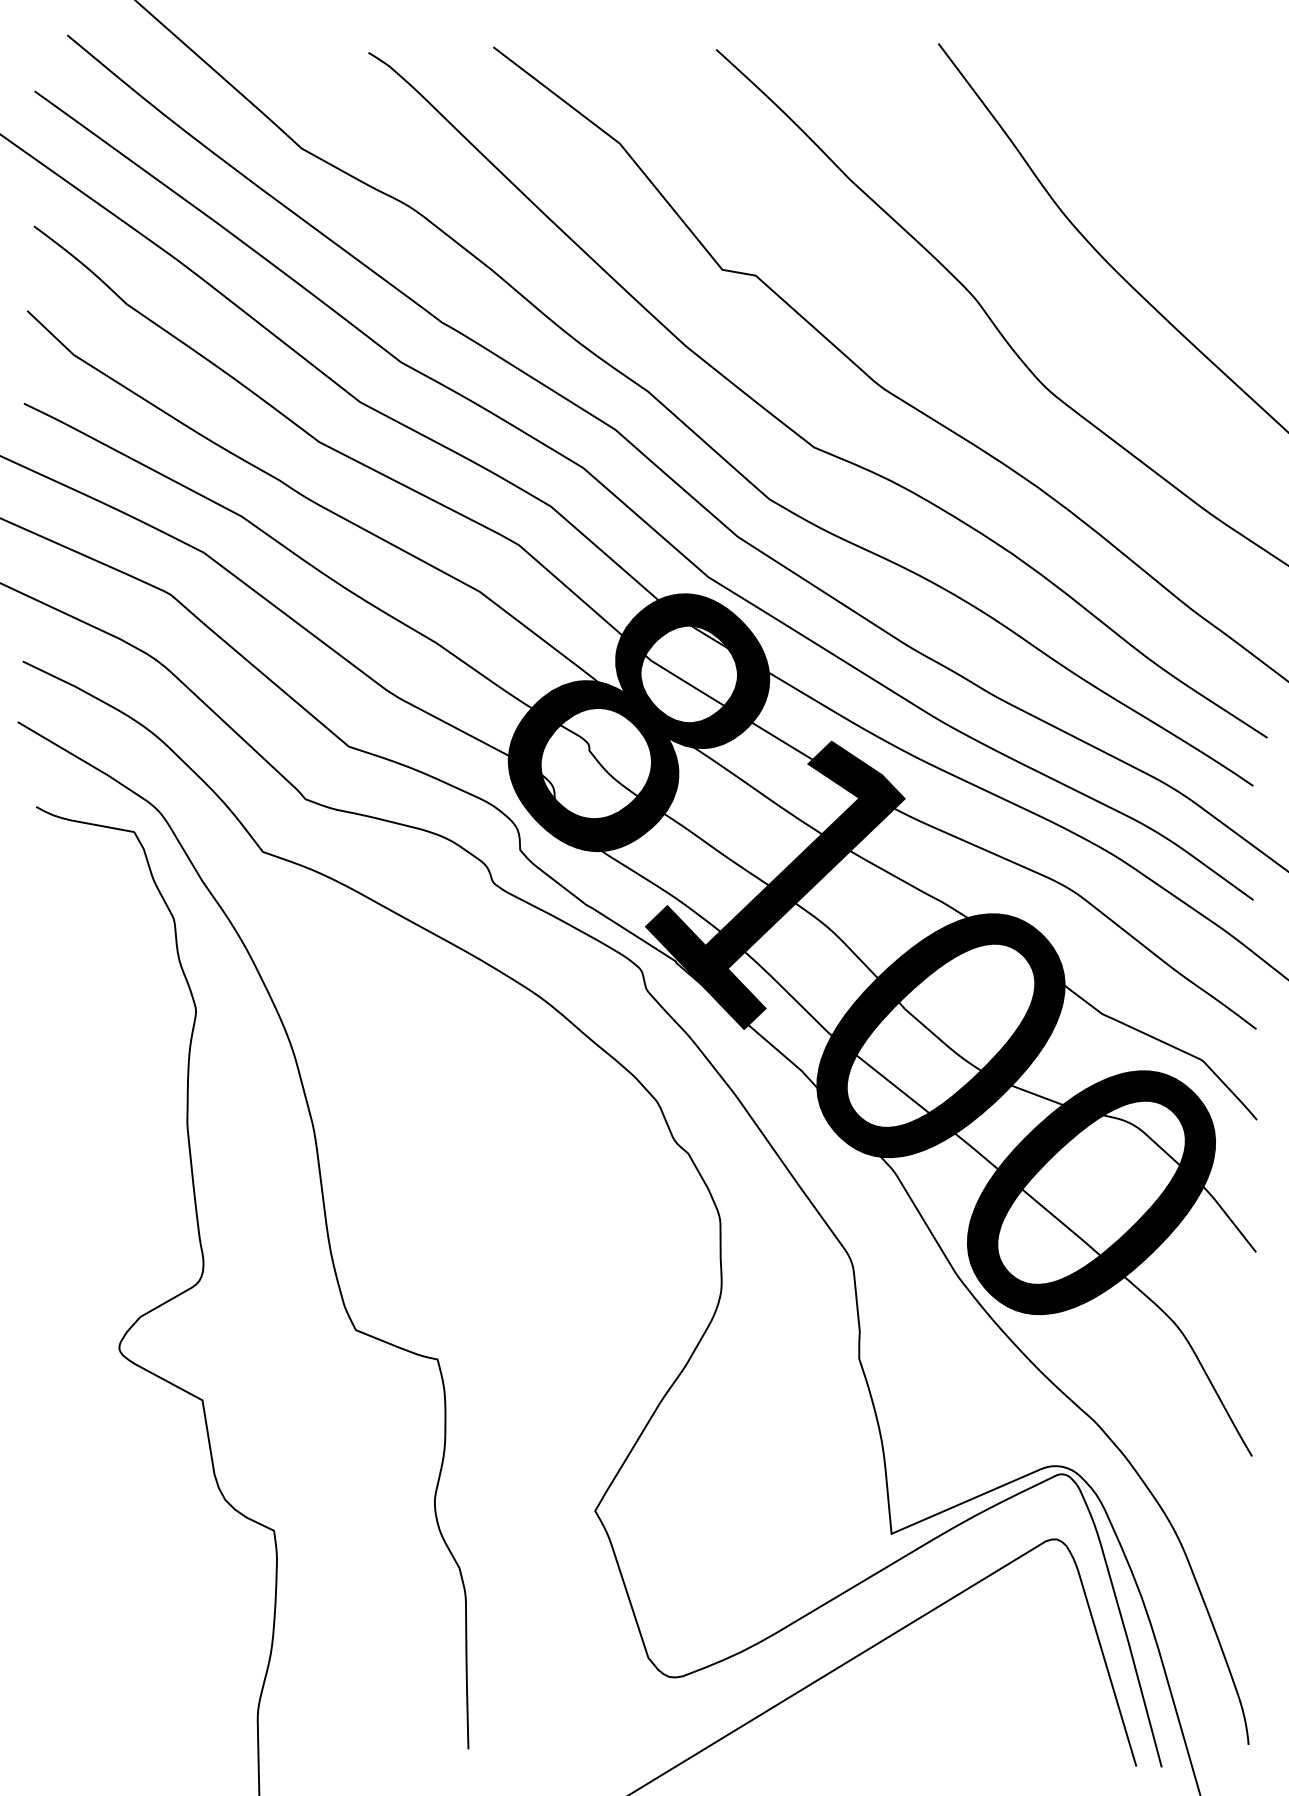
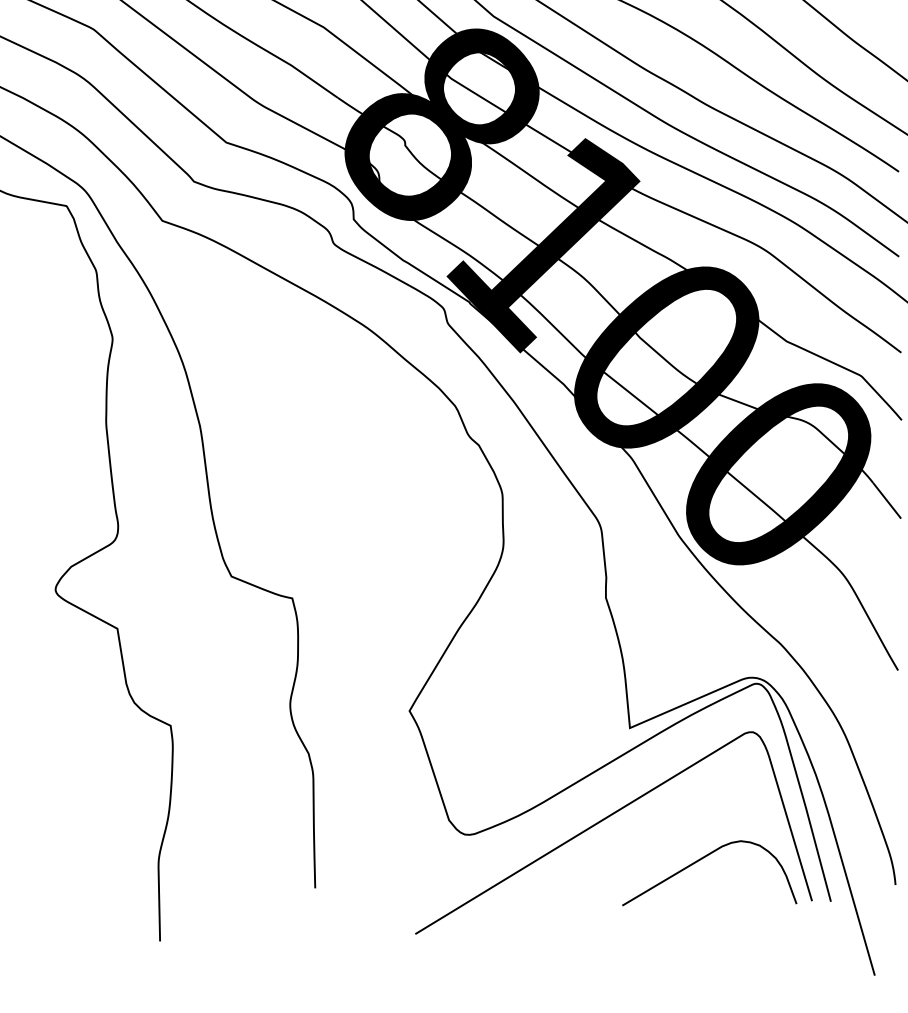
curve: (988, 1710) -> (702, 859), added

